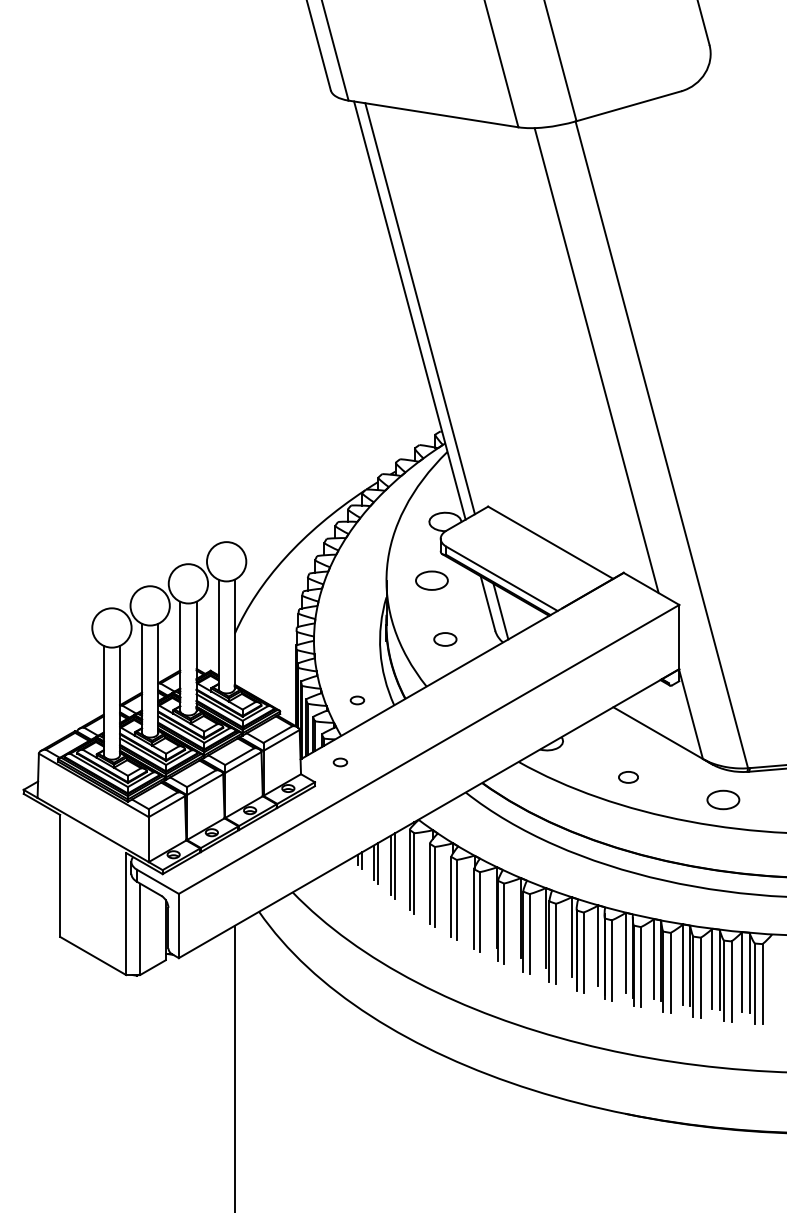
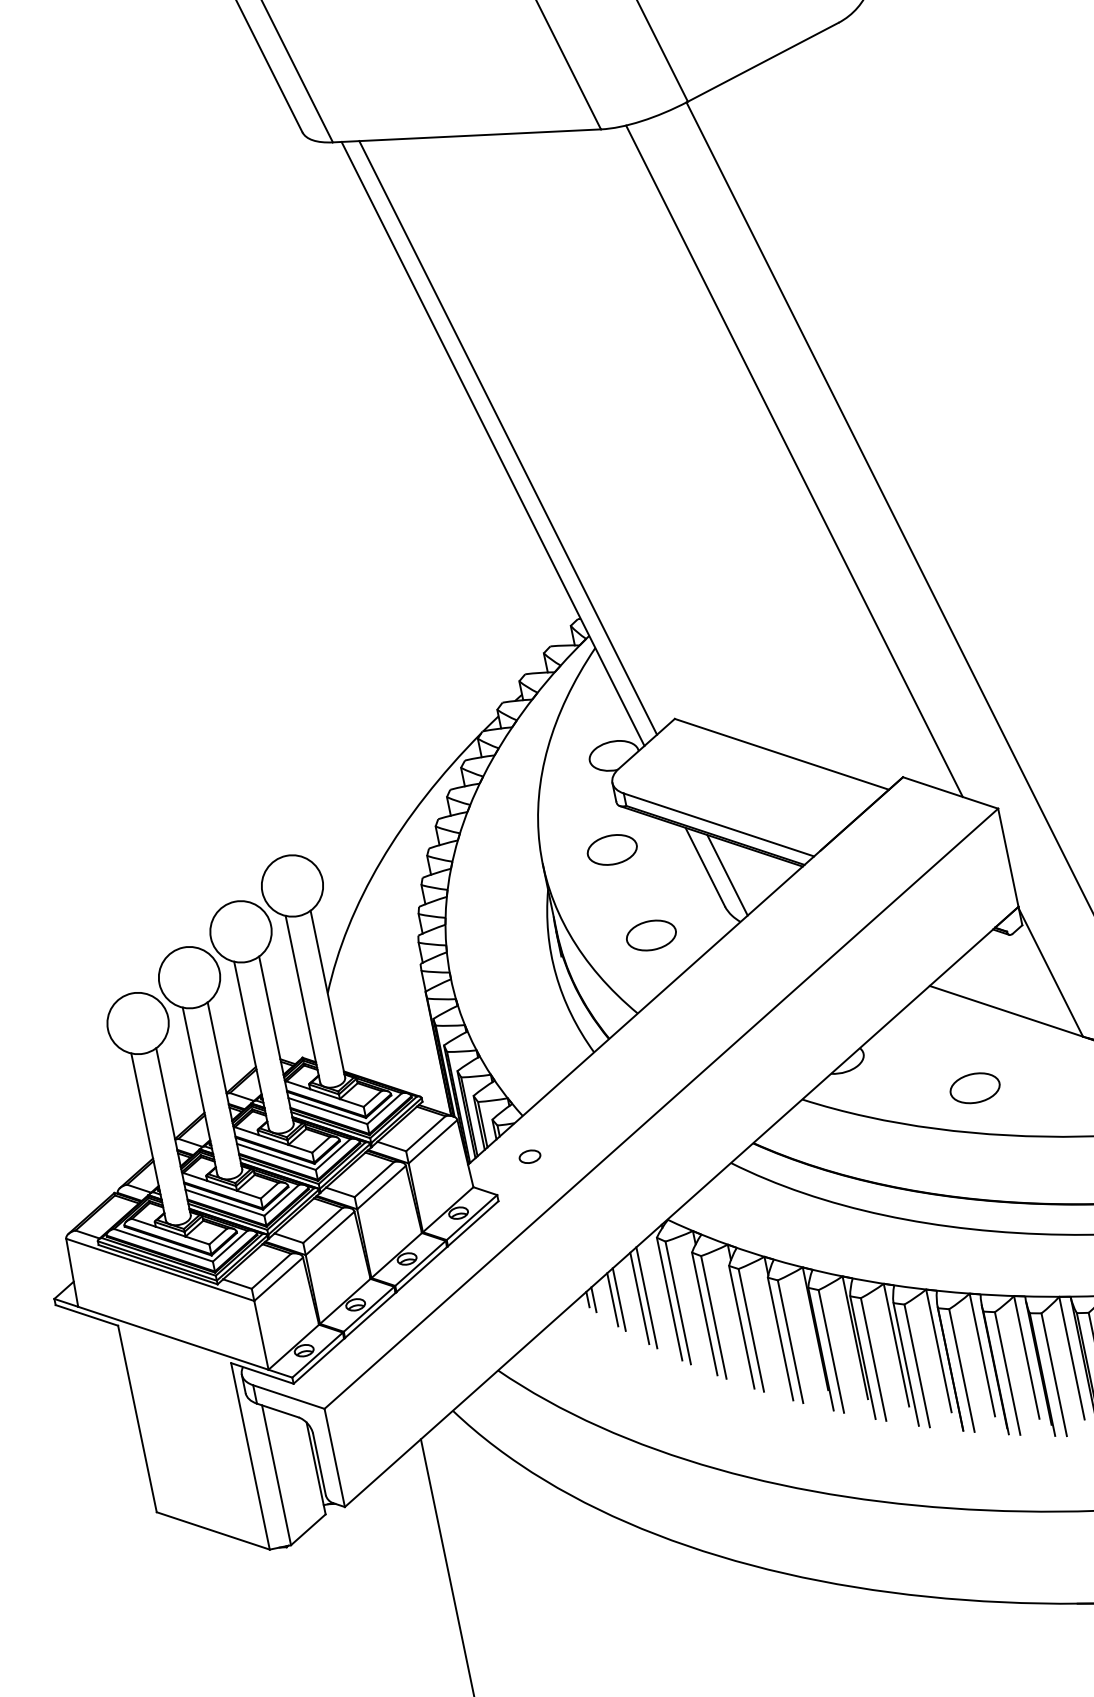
part: (445, 639) -> (651, 935), size x1.43
part: (357, 700) -> (536, 1056), removed
part: (628, 777) -> (975, 1088), size x1.67

